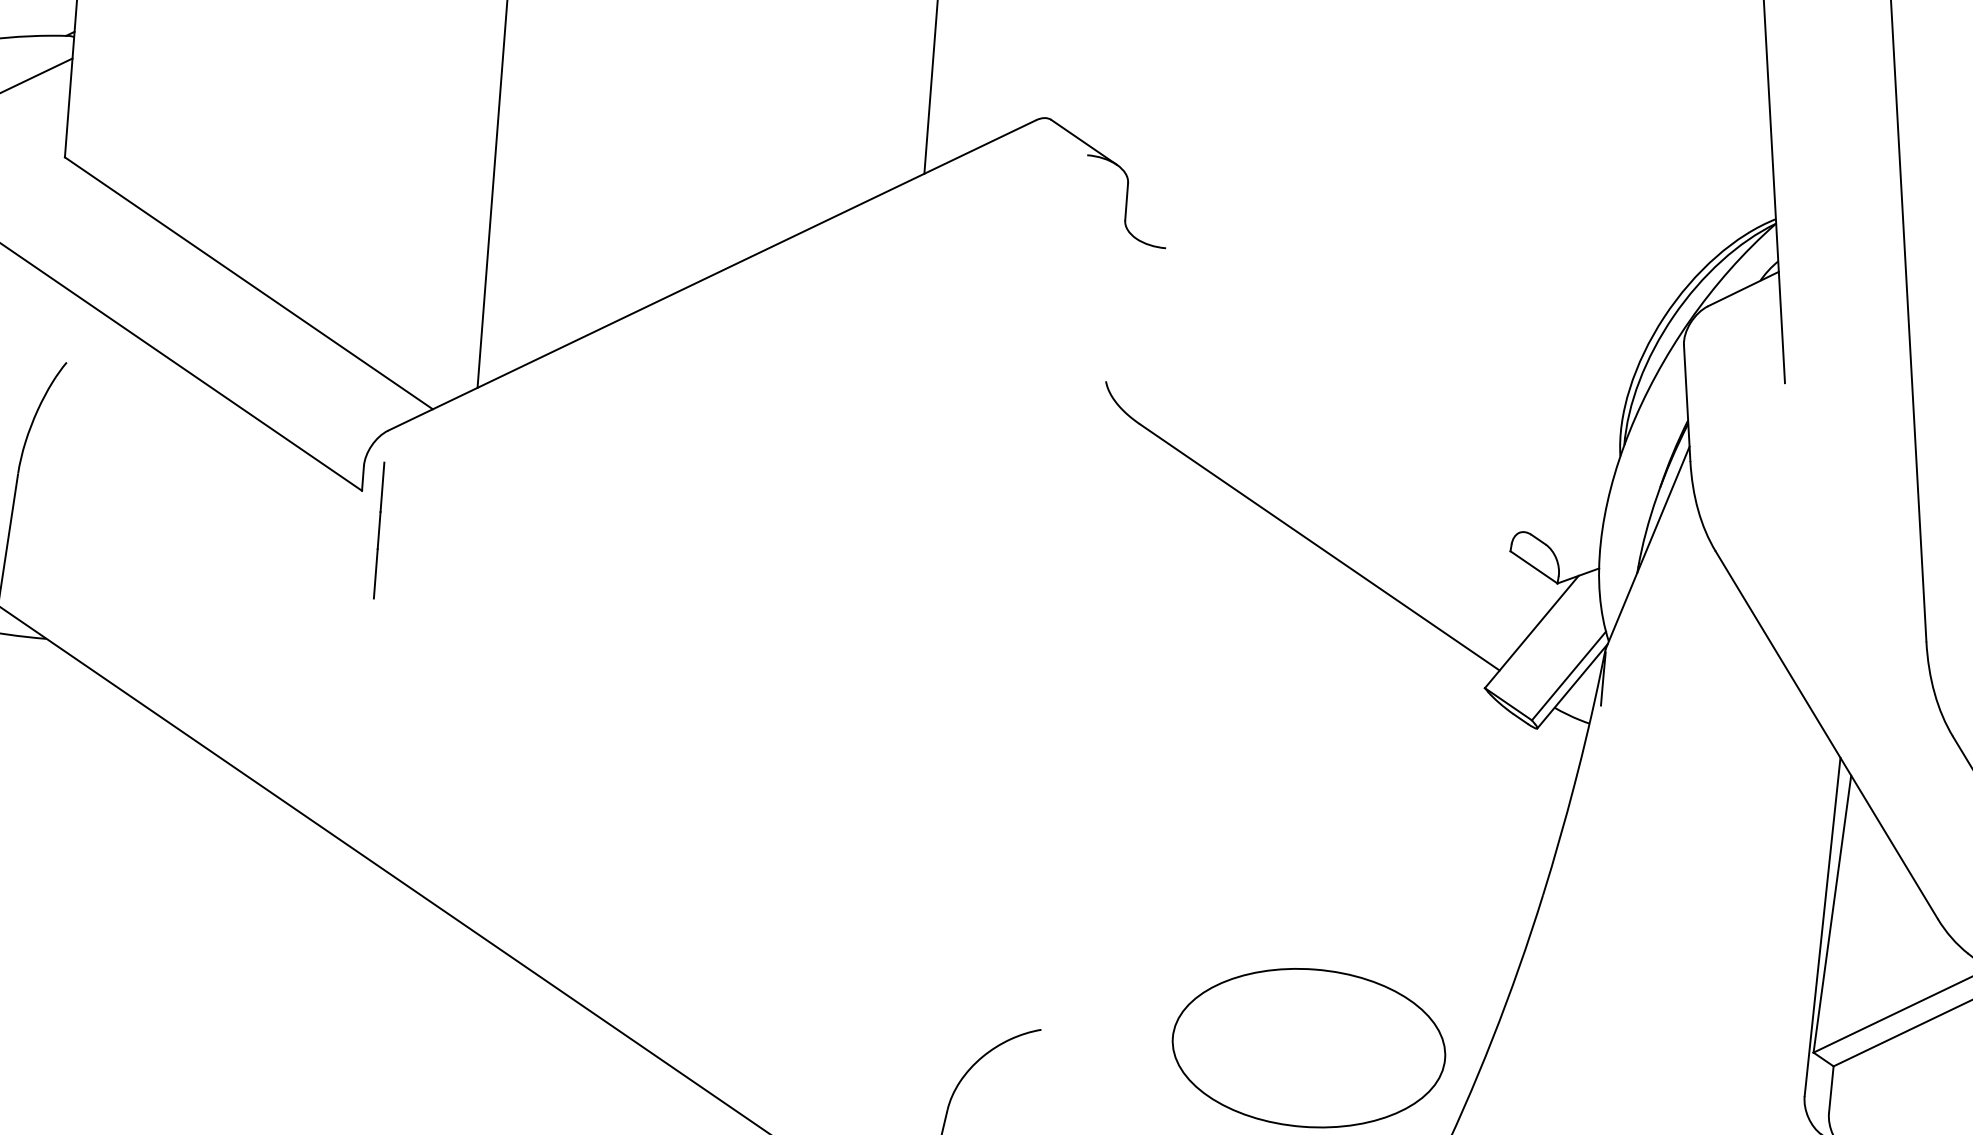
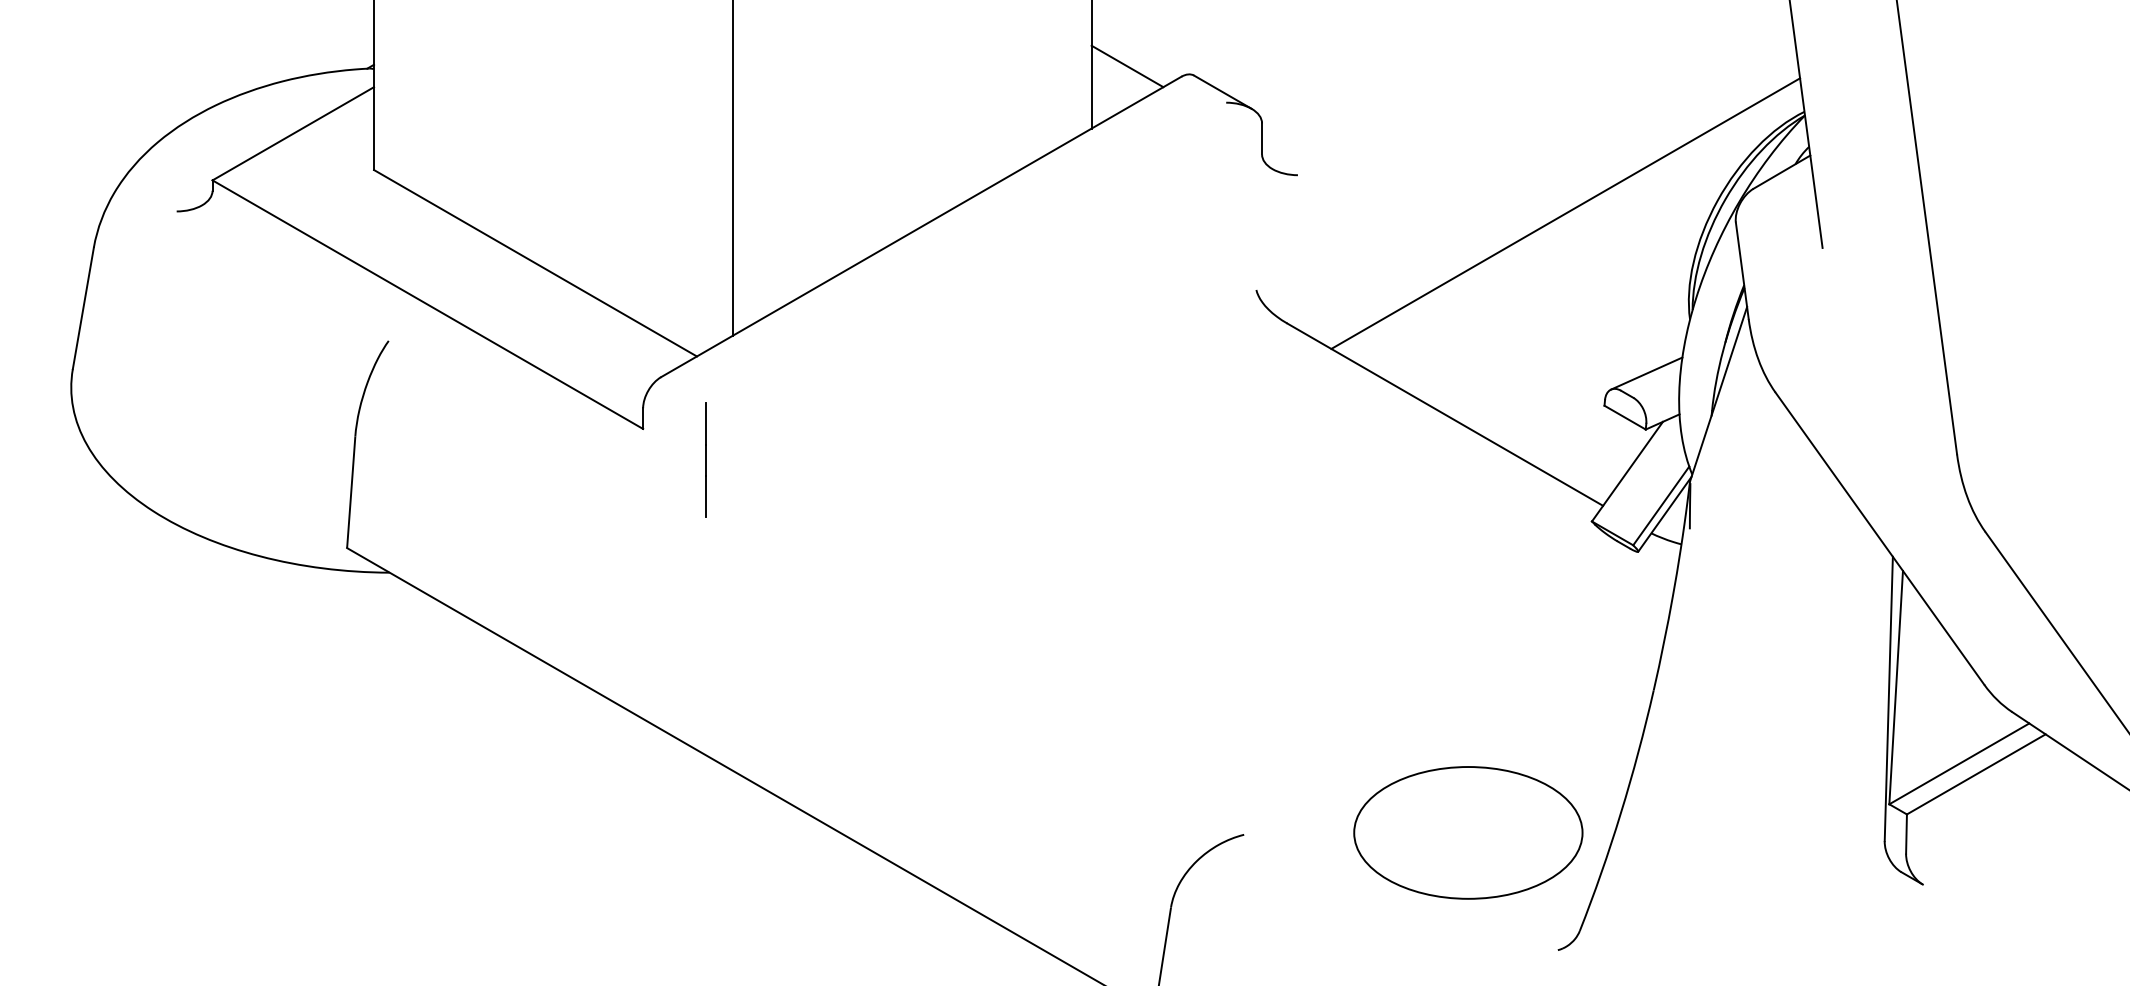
line: (972, 103) -> (1127, 66), added
line: (1481, 318) -> (1565, 213), added
line: (1563, 516) -> (1646, 373), added
line: (378, 529) -> (705, 459), moved

